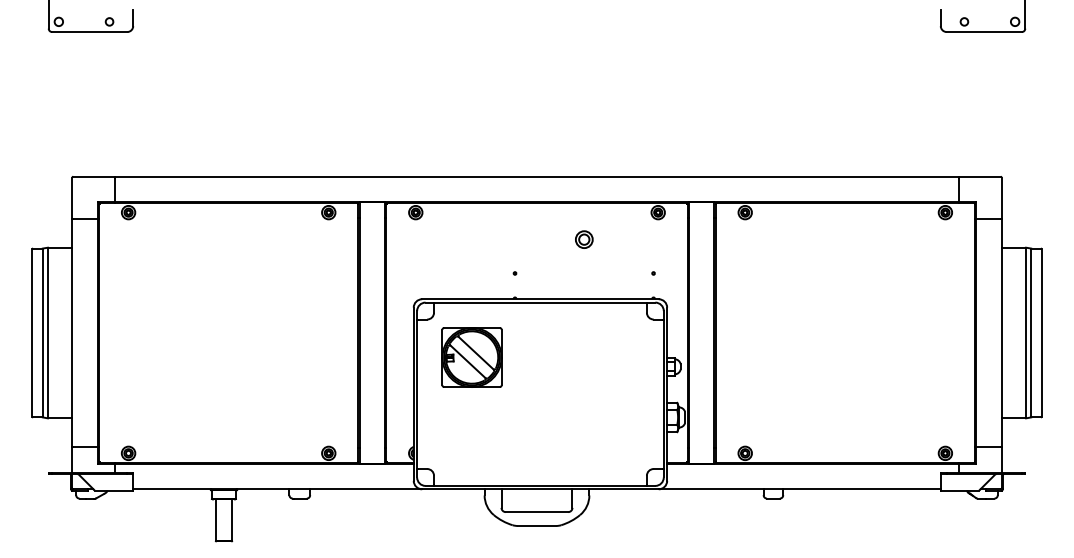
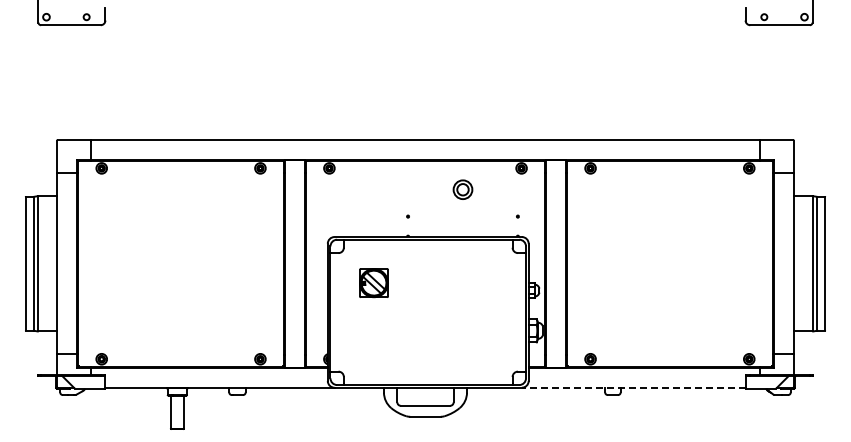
part: (583, 239) -> (462, 189), size x1.4
part: (471, 356) -> (373, 282), size x0.6
line: (799, 489) -> (633, 387), solid -> dashed

